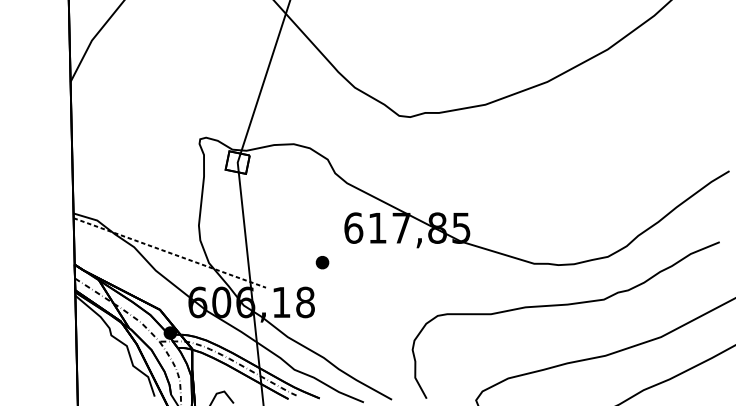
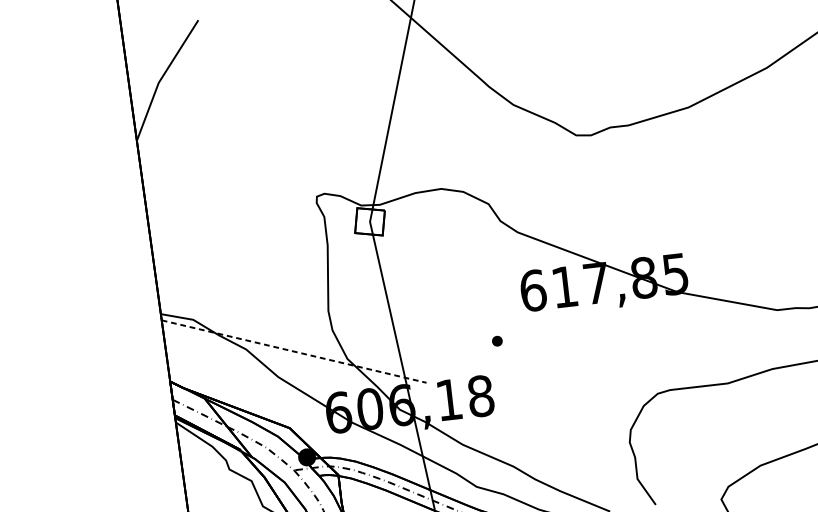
part: (322, 262) -> (497, 340), size x0.6

